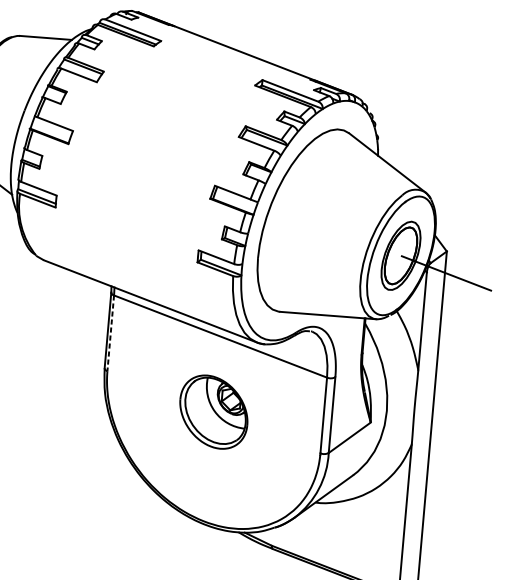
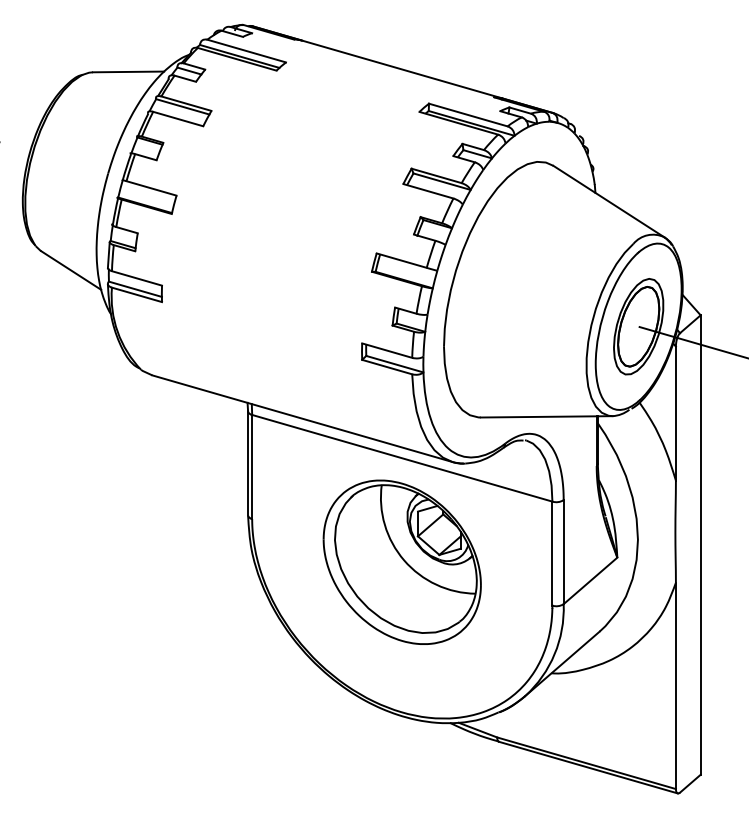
line: (110, 333) -> (252, 467), dashed -> solid
part: (213, 411) -> (401, 561), size x1.67

